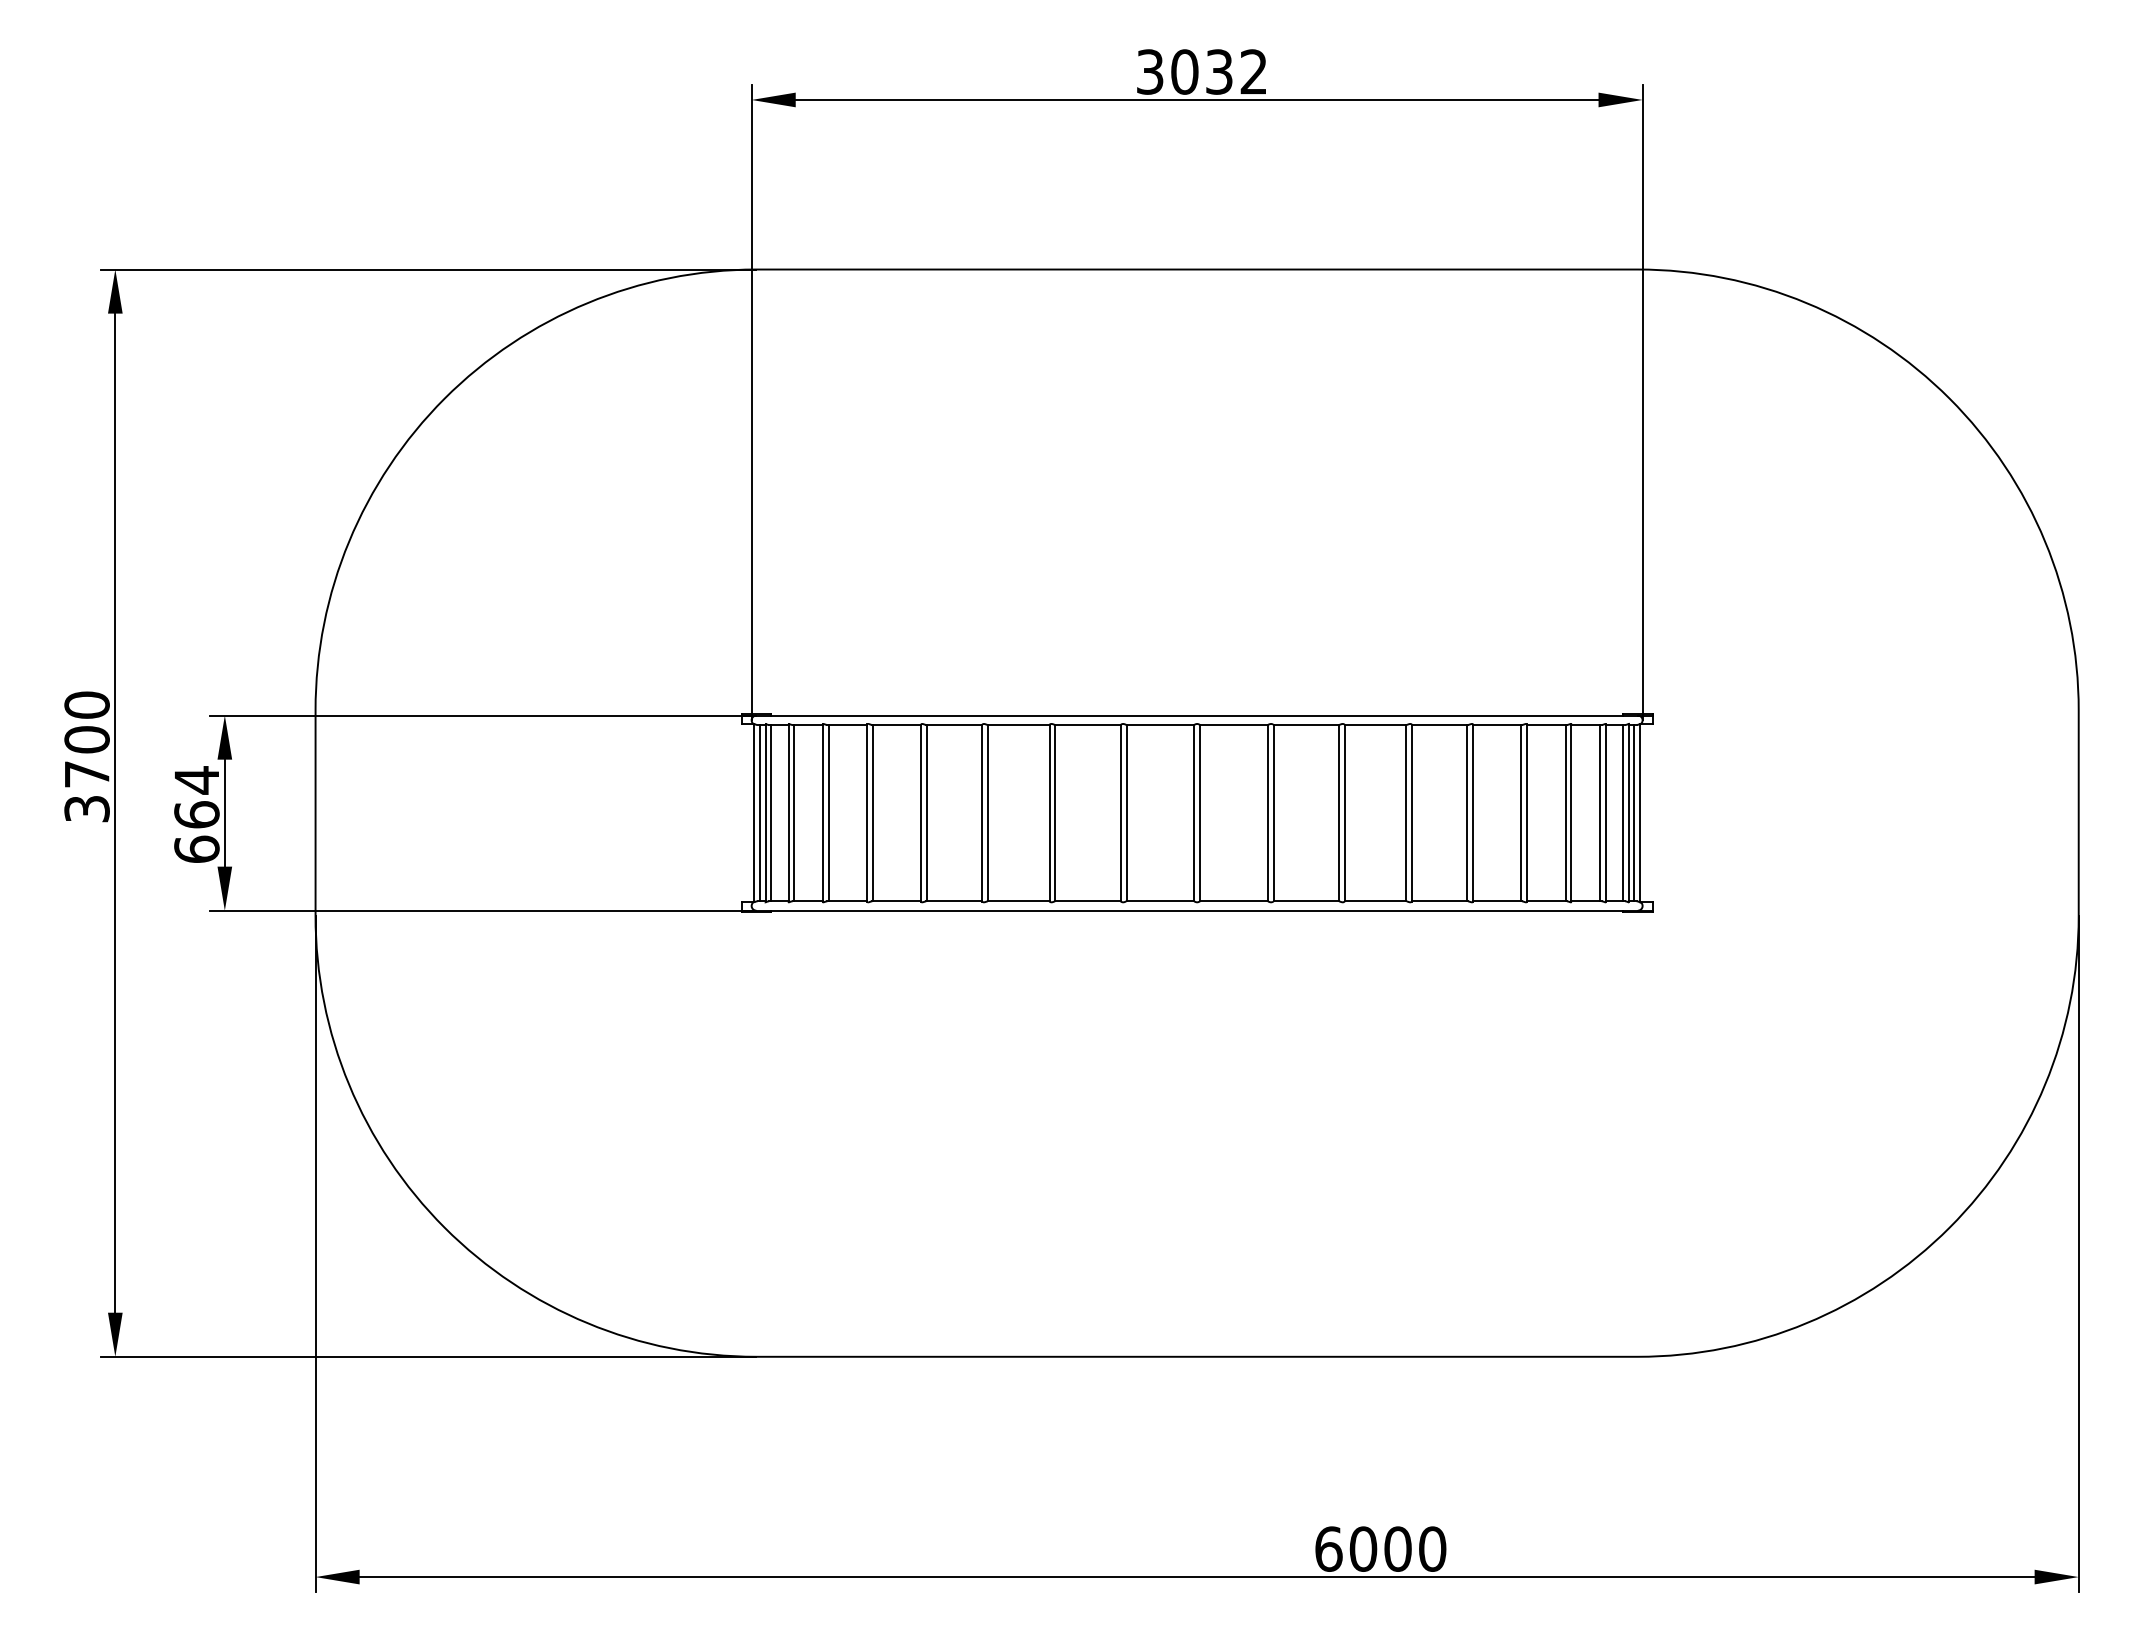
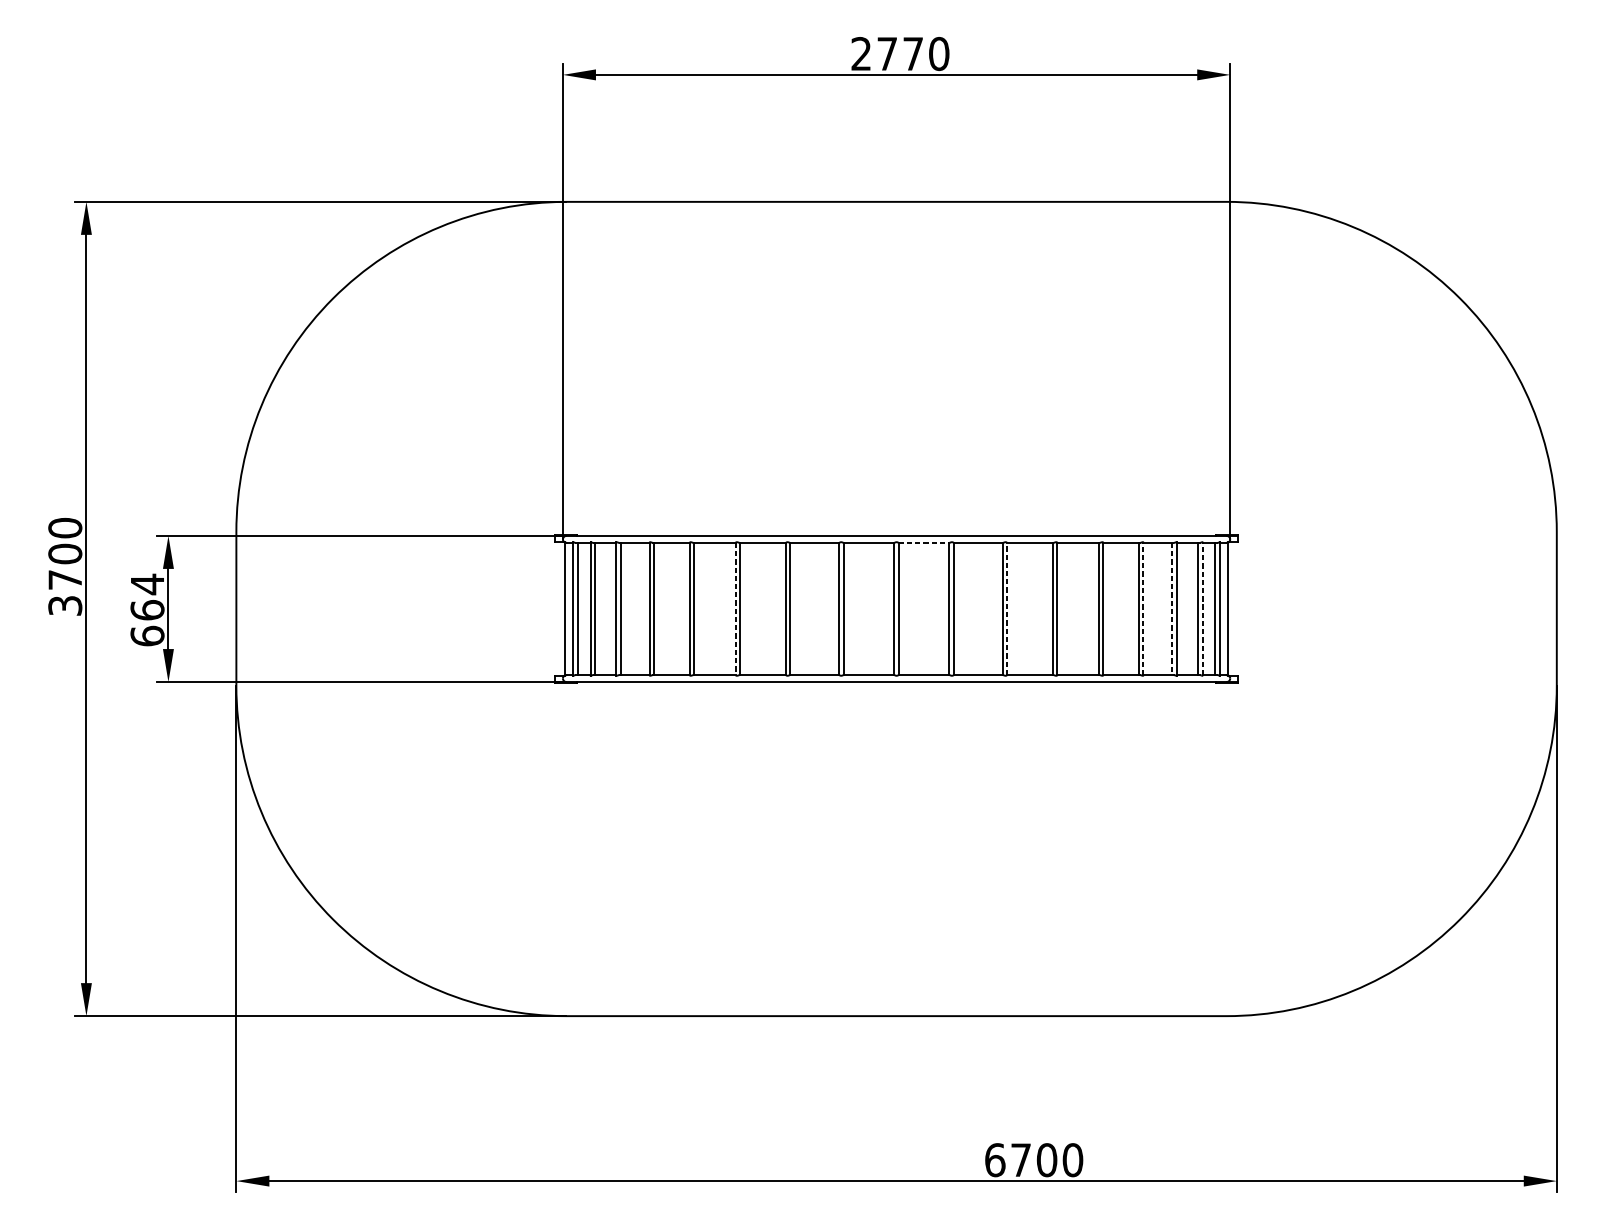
text: (1202, 71) -> (900, 53), 3032 -> 2770
line: (1233, 724) -> (923, 542), solid -> dashed
line: (760, 812) -> (569, 608), removed
line: (1344, 812) -> (1006, 608), solid -> dashed
line: (1633, 812) -> (1223, 608), removed
line: (982, 813) -> (735, 609), solid -> dashed
line: (1526, 813) -> (1143, 609), solid -> dashed
line: (1565, 813) -> (1172, 609), solid -> dashed
line: (1605, 813) -> (1202, 609), solid -> dashed
text: (1363, 1548) -> (1021, 1159), 6000 -> 6700

